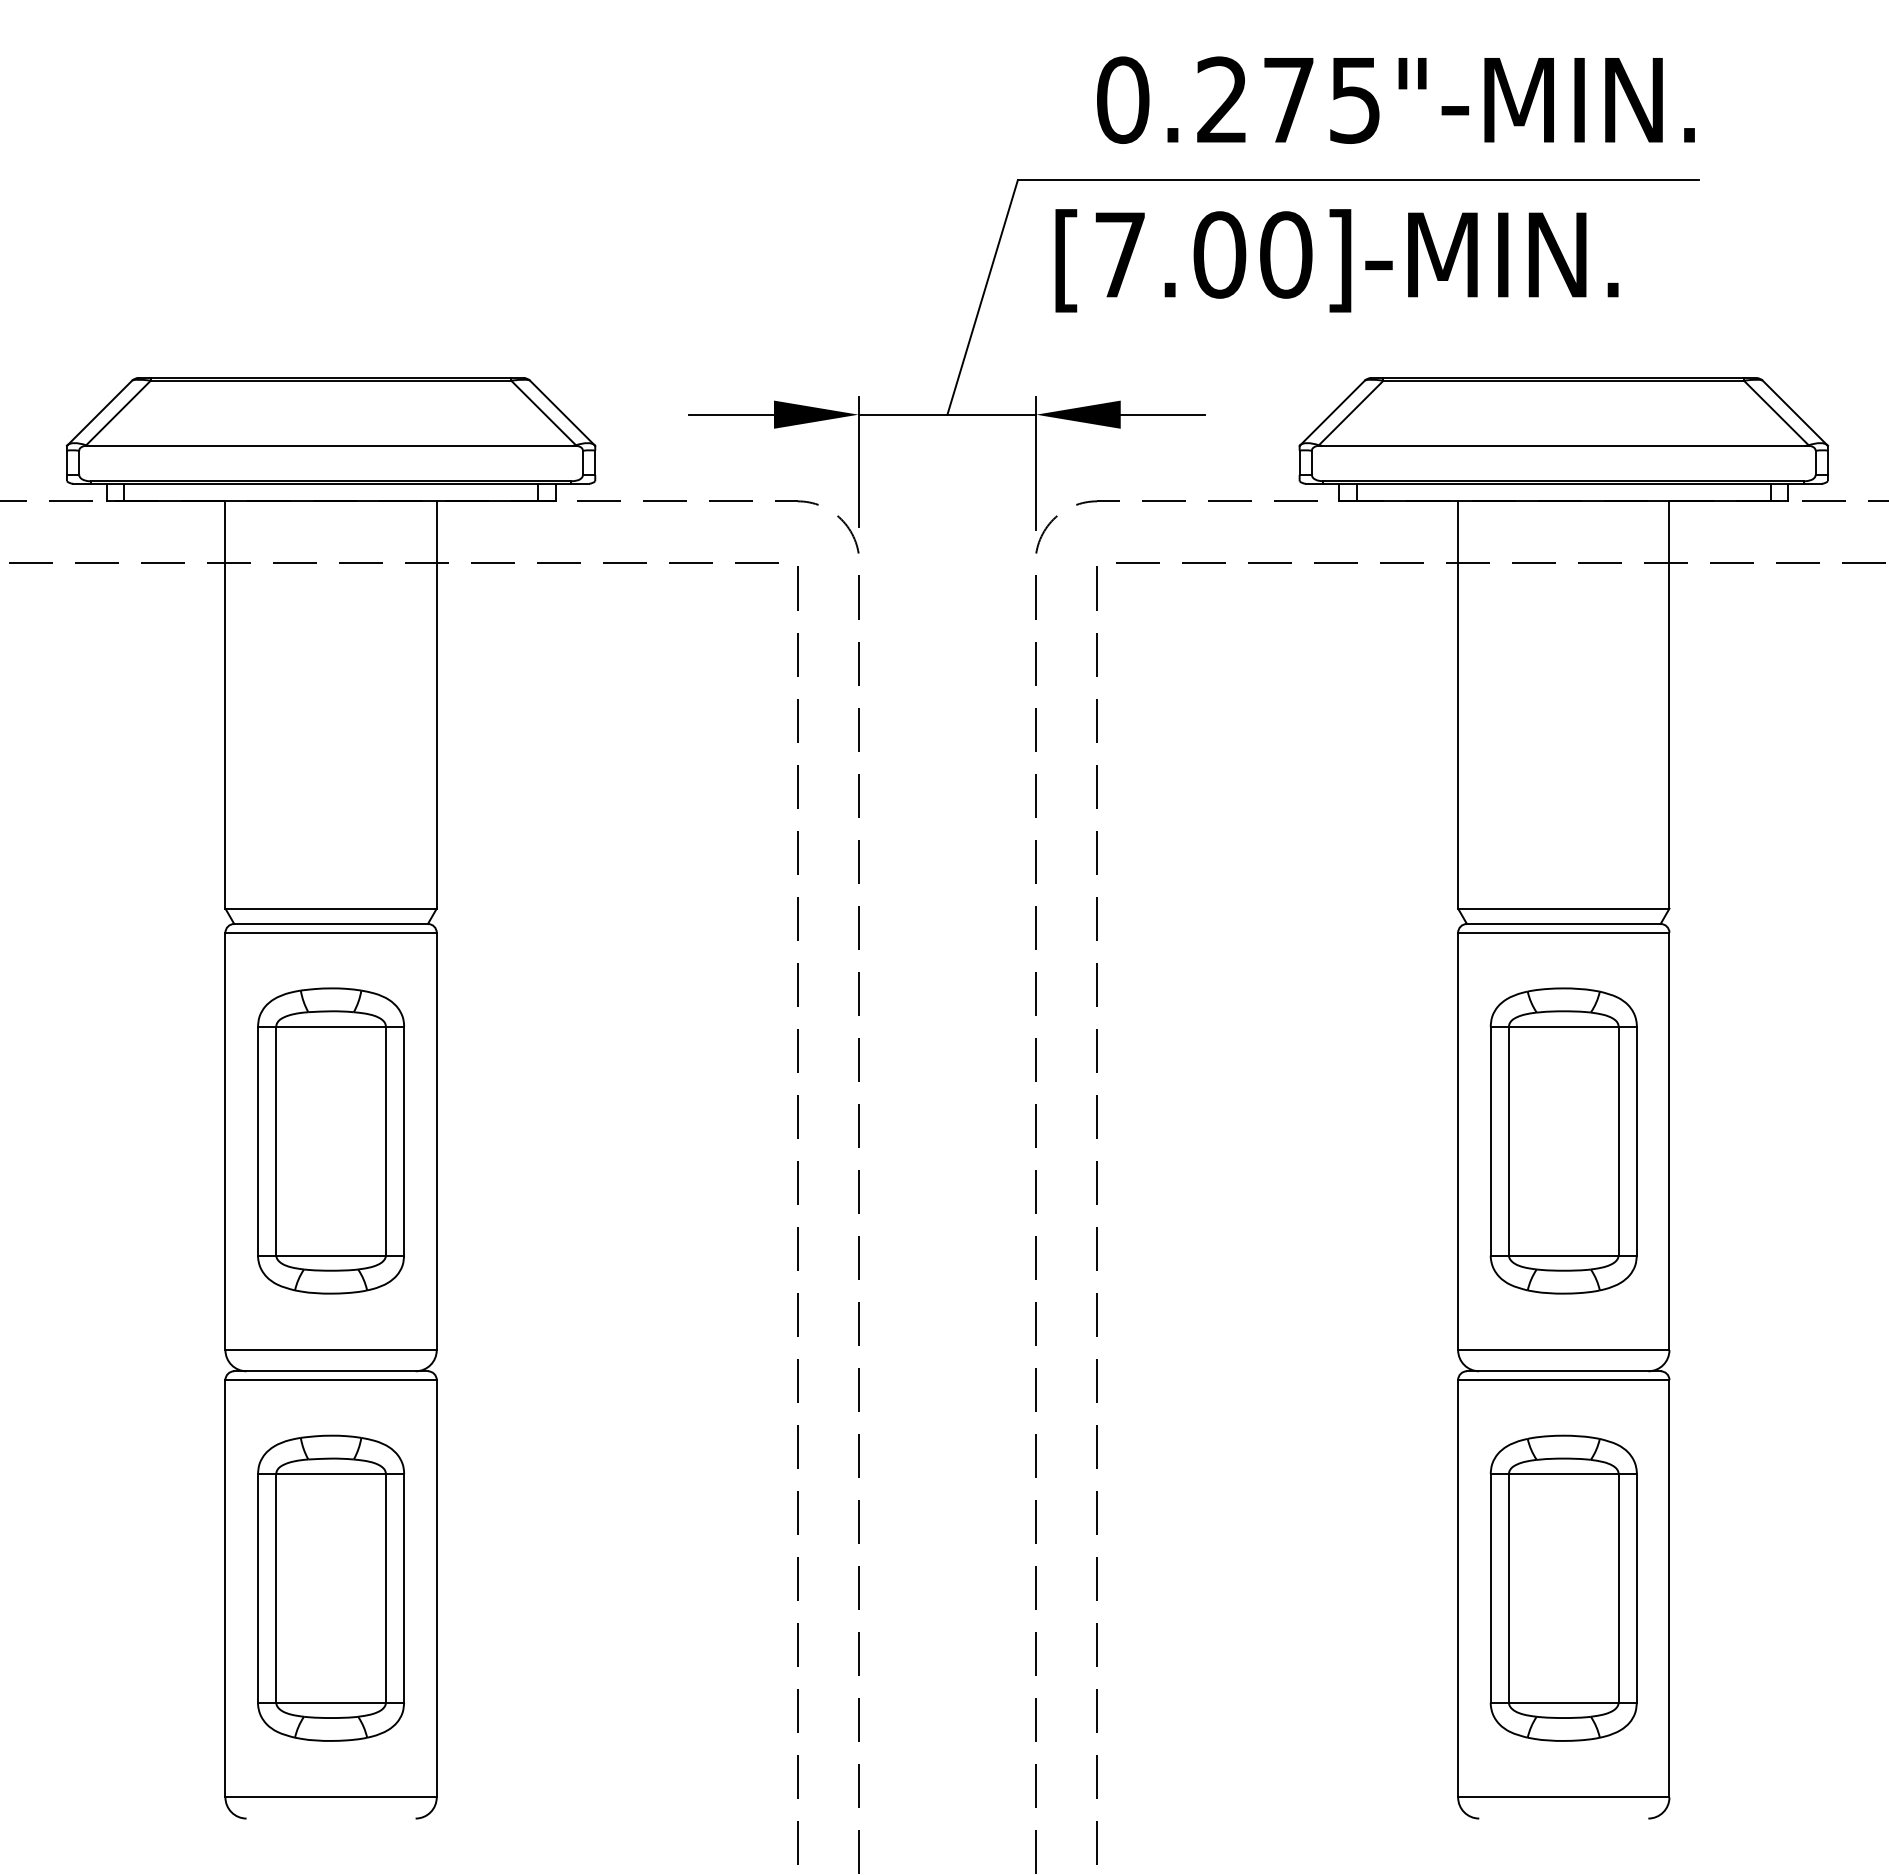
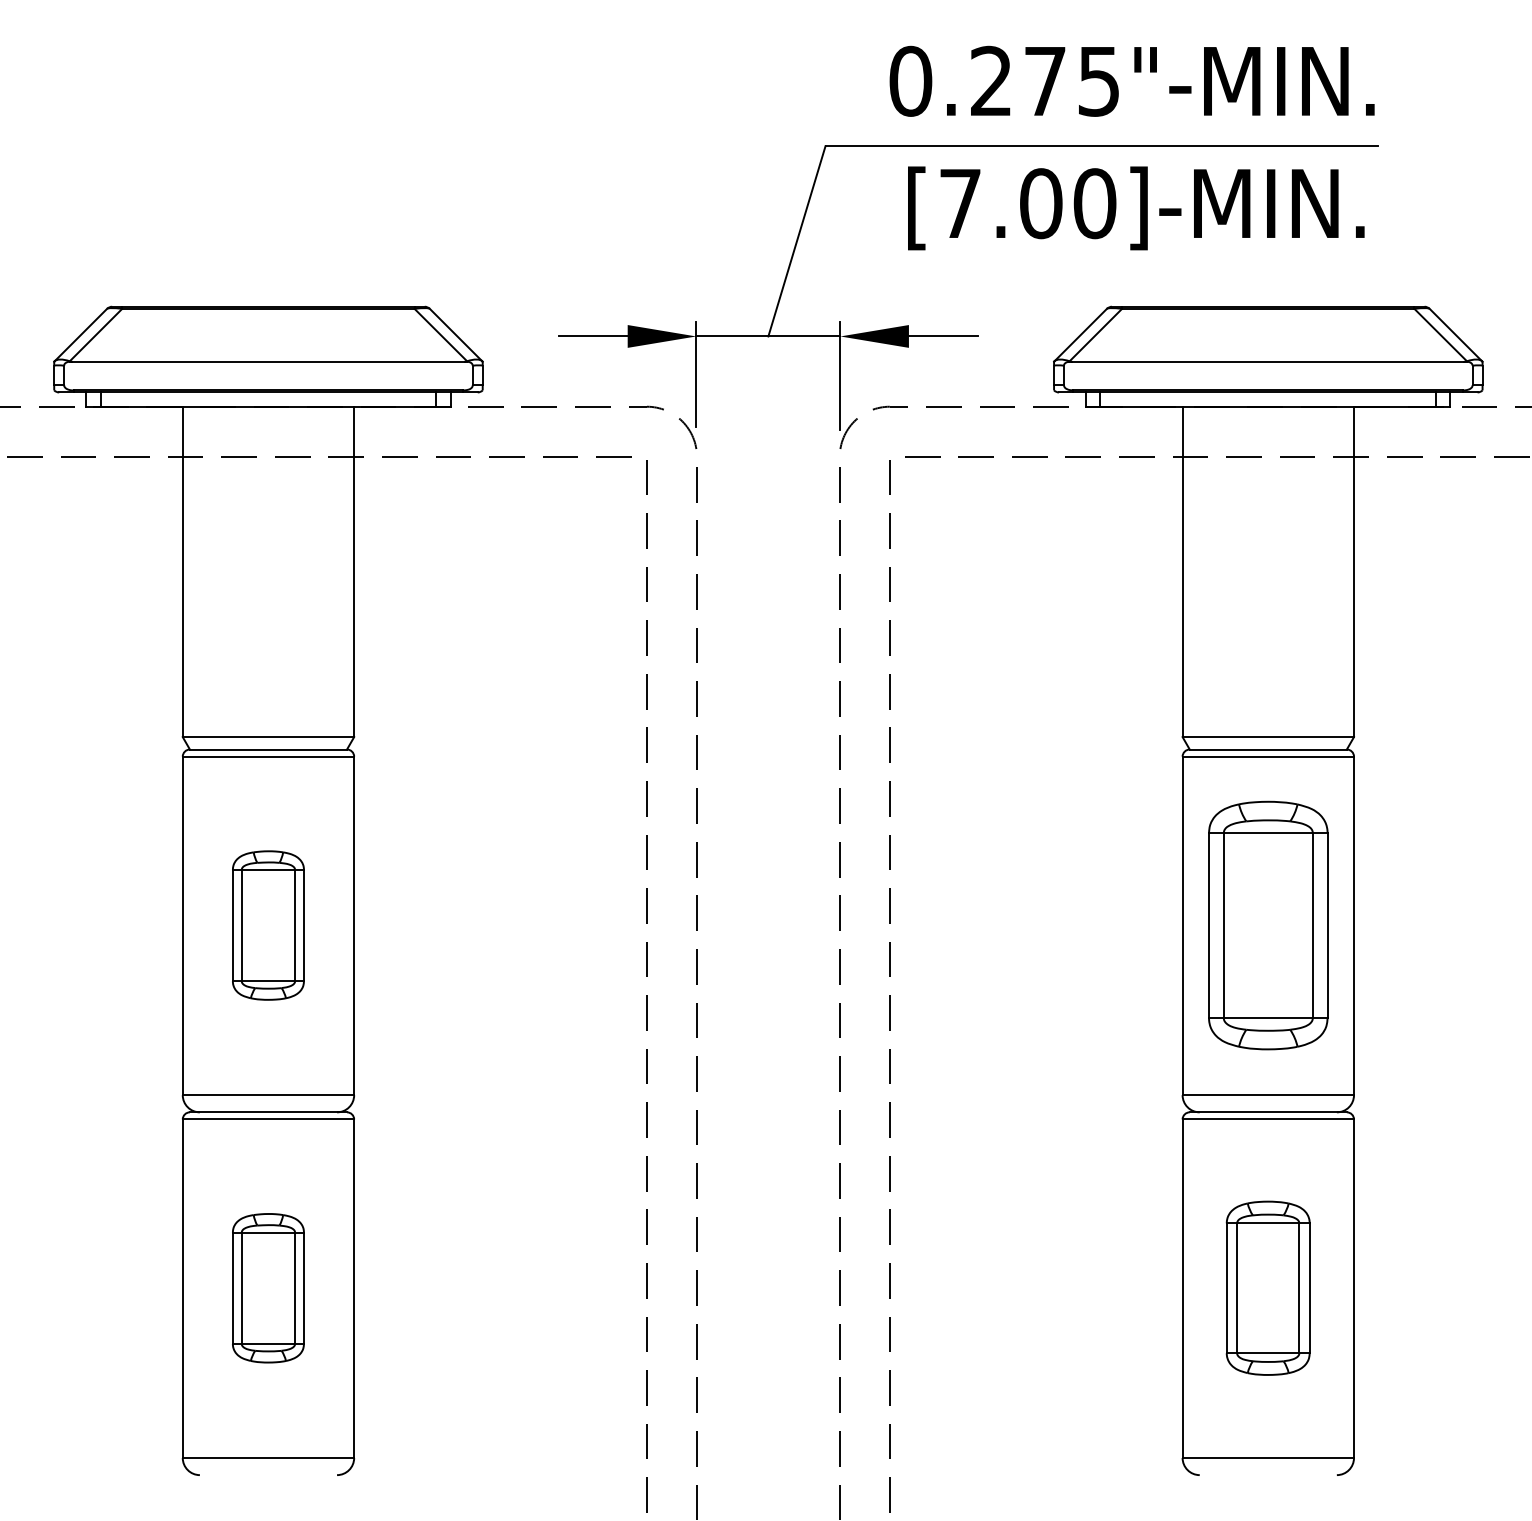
text: (1336, 260) -> (1135, 208), moved
part: (330, 1140) -> (267, 925), size x0.6
part: (330, 1587) -> (267, 1287), size x0.6
part: (1563, 1587) -> (1268, 1287), size x0.7

